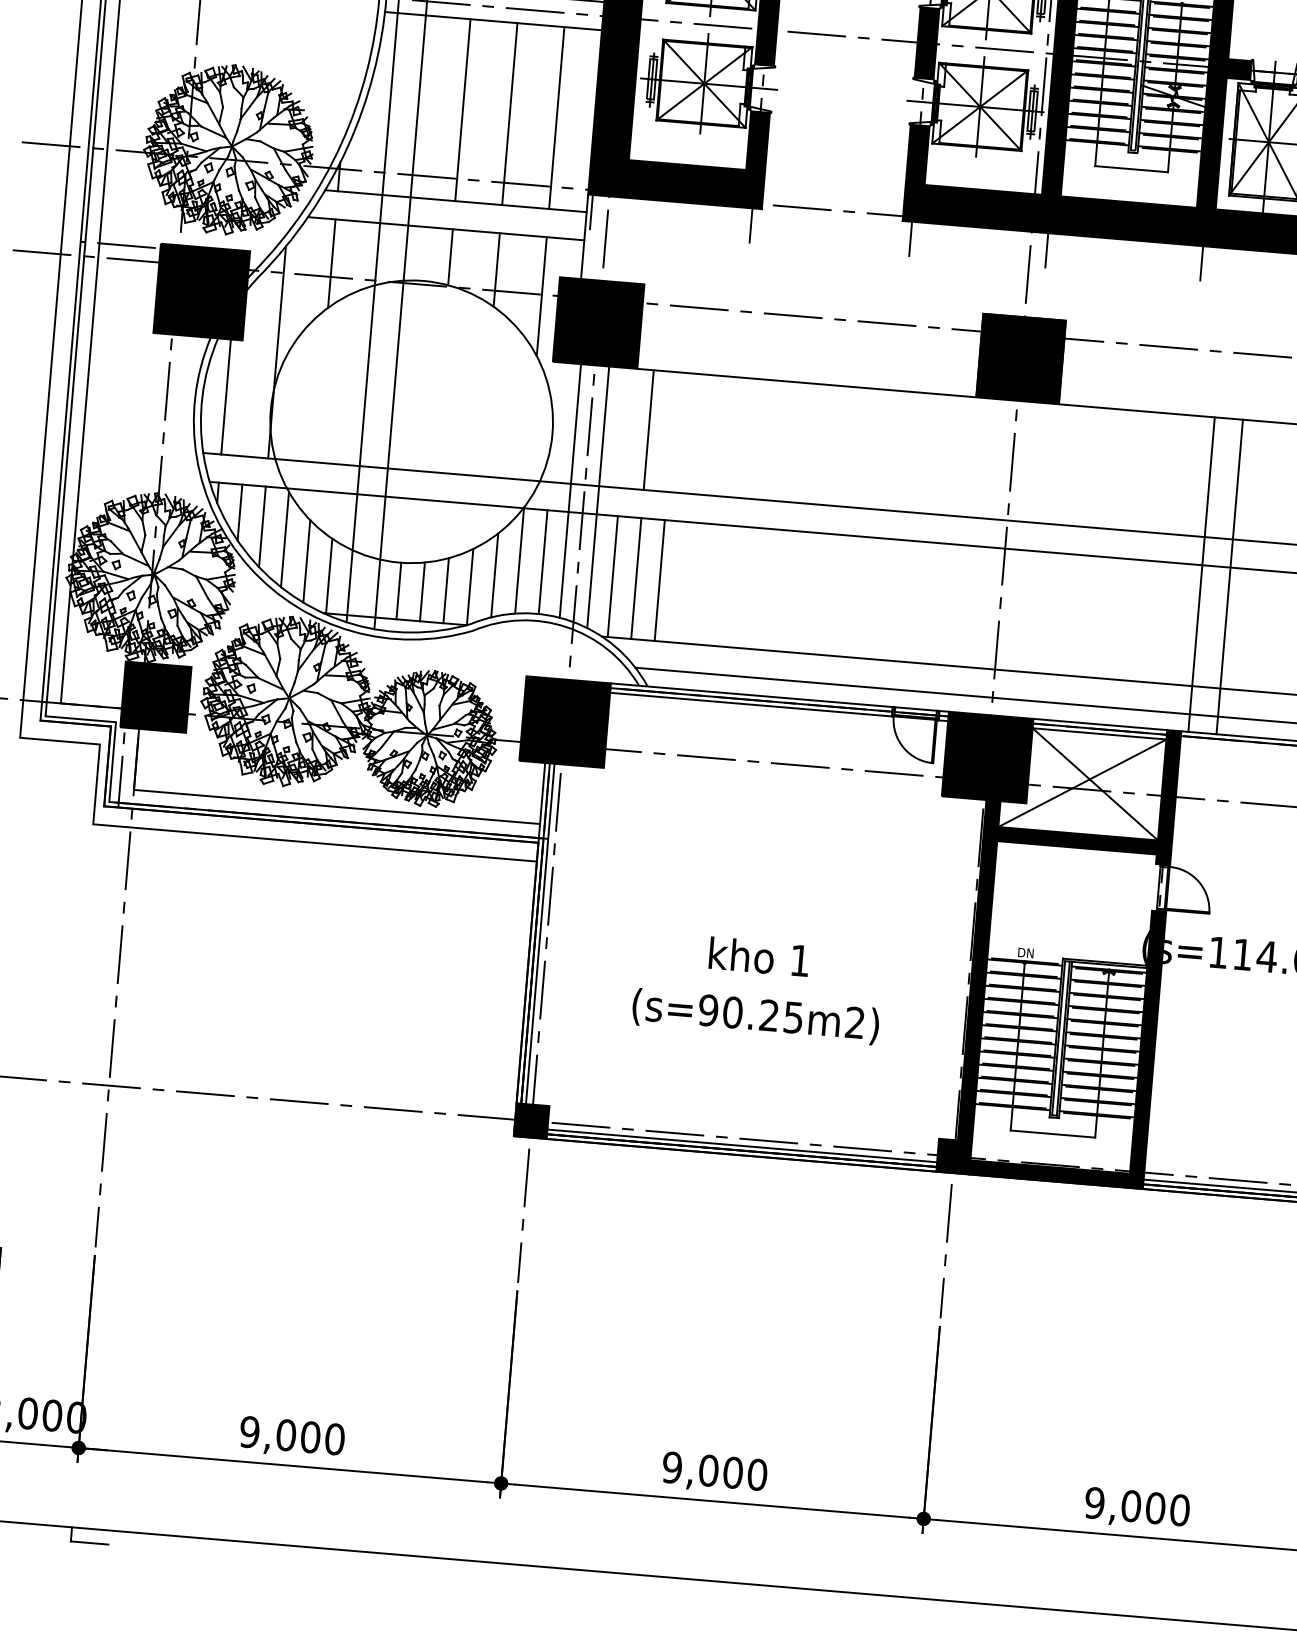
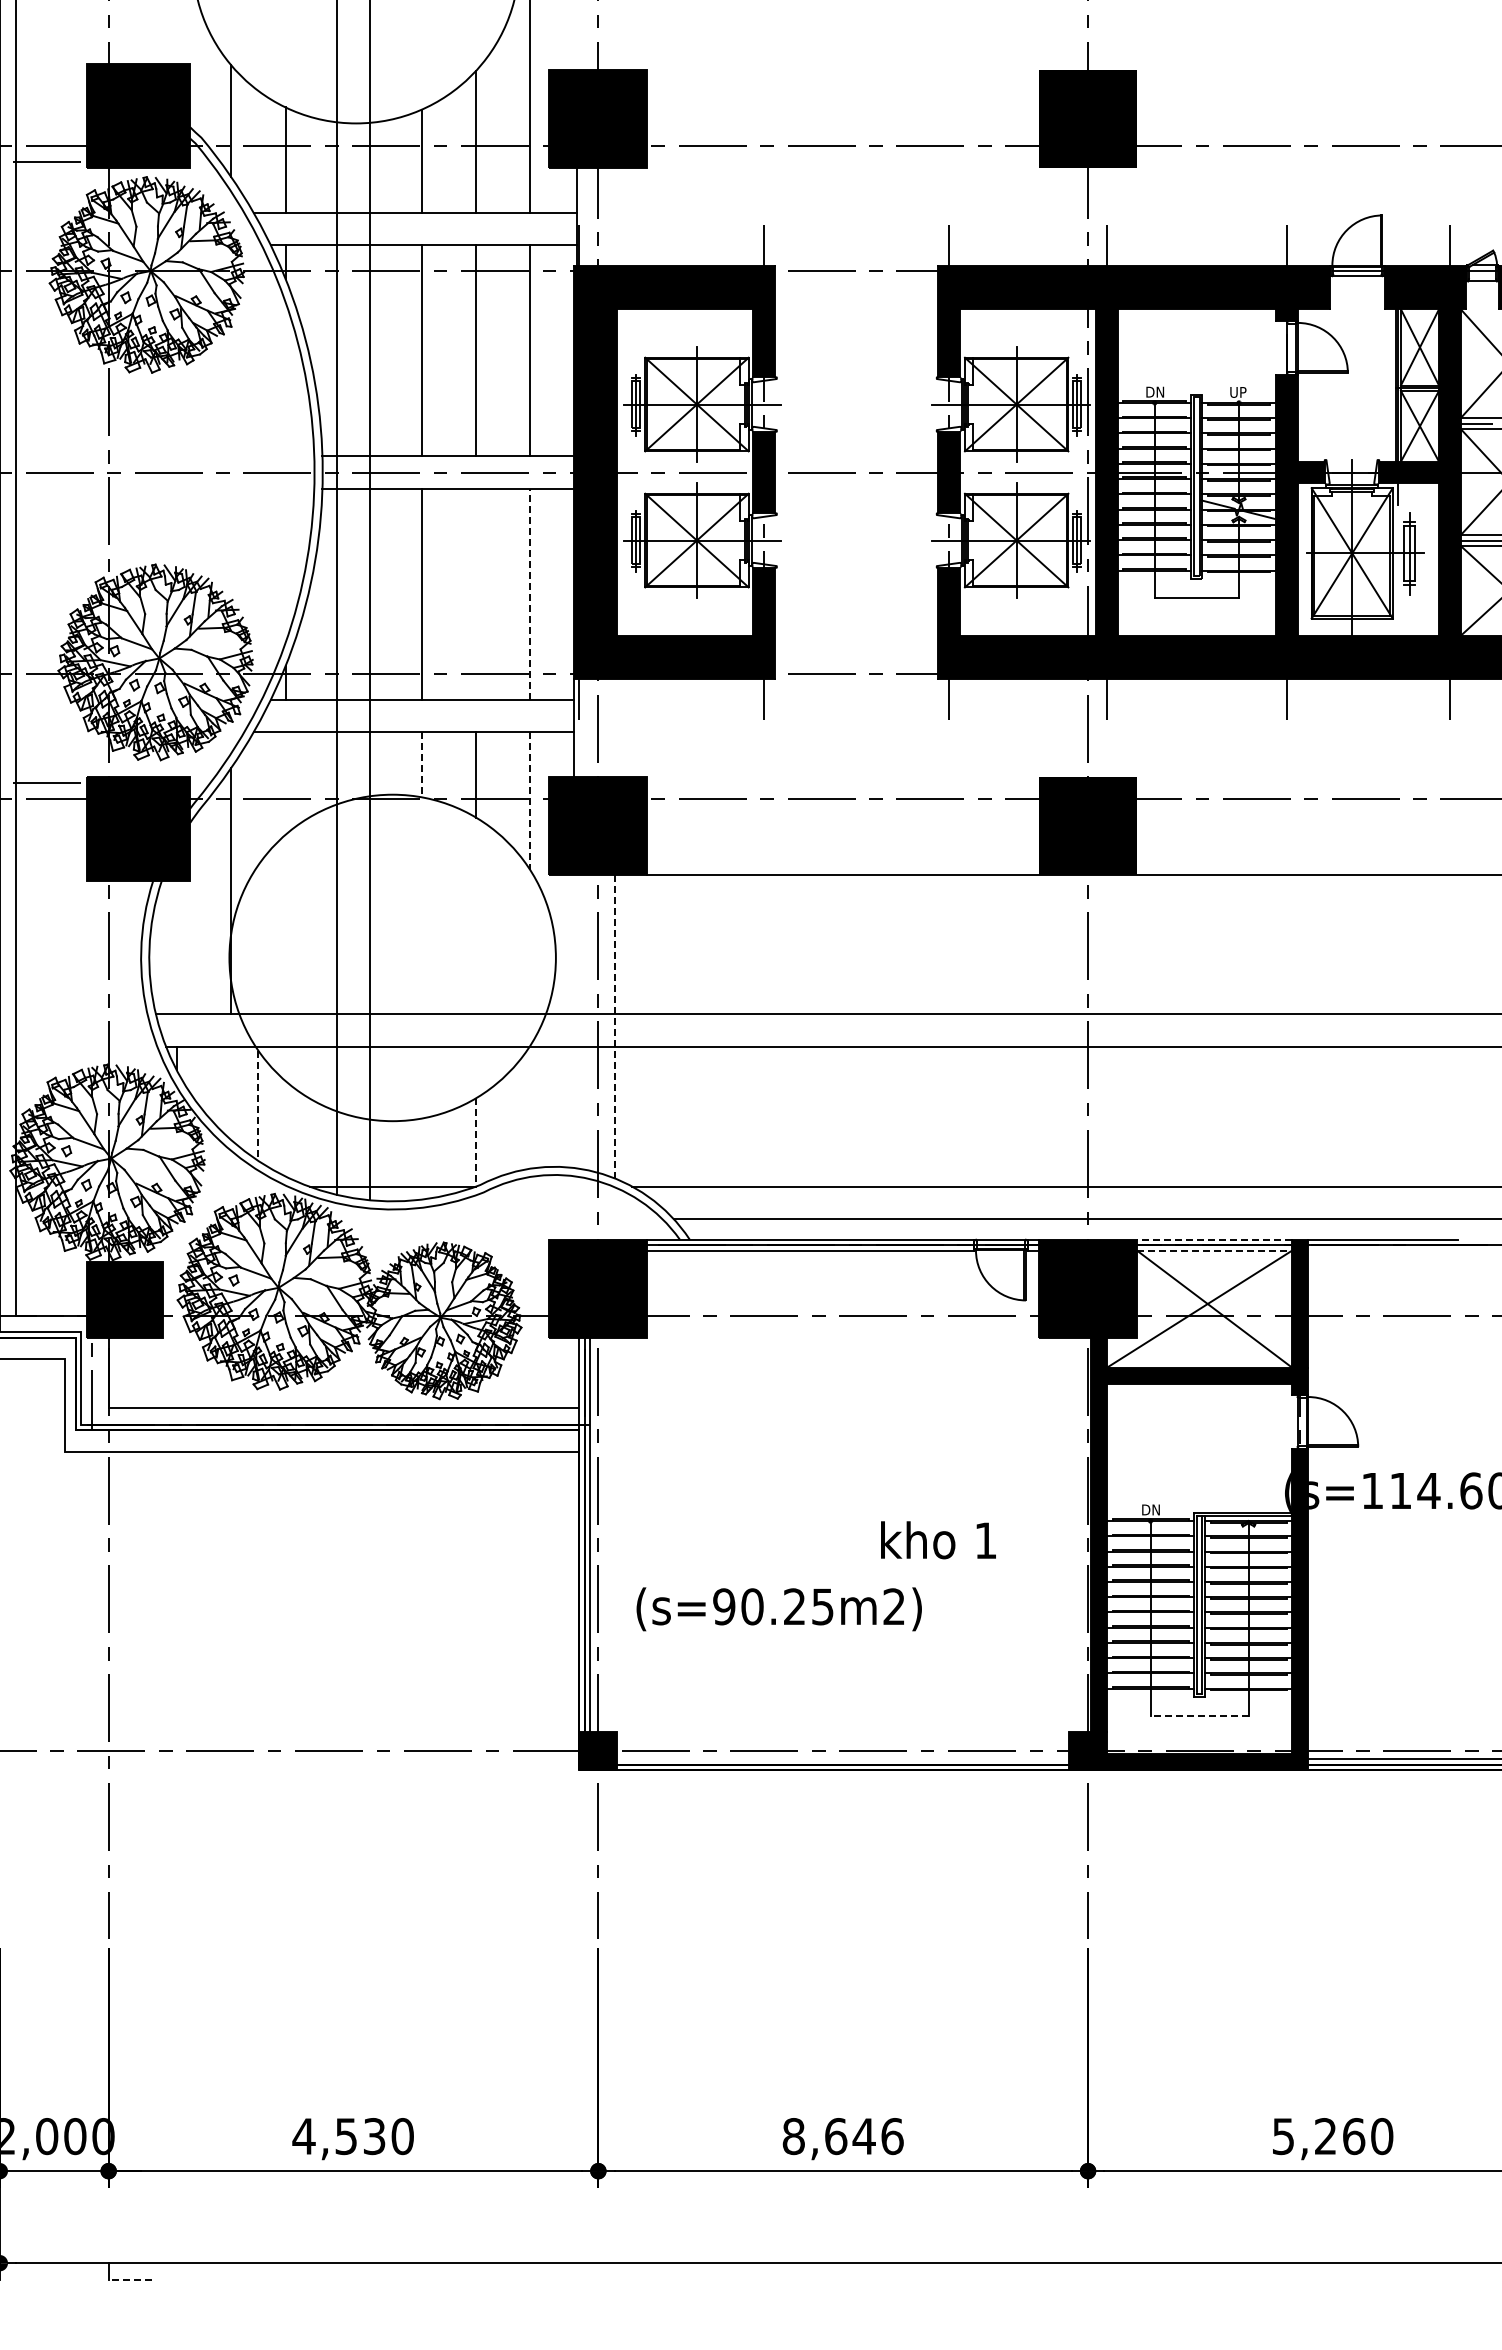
line: (509, 113) -> (475, 593), removed
line: (556, 117) -> (530, 593), solid -> dashed
line: (450, 257) -> (421, 765), solid -> dashed
line: (331, 263) -> (285, 783), removed
line: (541, 296) -> (530, 801), solid -> dashed
line: (225, 396) -> (176, 946), removed
line: (648, 430) -> (666, 944), removed
line: (570, 491) -> (582, 1022), removed
line: (598, 497) -> (614, 1026), solid -> dashed
line: (239, 512) -> (203, 1078), removed
line: (262, 526) -> (231, 1092), removed
line: (285, 540) -> (258, 1106), solid -> dashed
line: (519, 559) -> (530, 1106), removed
line: (306, 561) -> (285, 1128), removed
line: (543, 561) -> (557, 1106), removed
line: (1201, 574) -> (1316, 1057), removed
line: (495, 575) -> (503, 1126), removed
line: (329, 576) -> (312, 1143), removed
line: (613, 576) -> (639, 1116), removed
line: (1229, 577) -> (1349, 1057), removed
line: (636, 578) -> (666, 1116), removed
line: (659, 580) -> (693, 1116), removed
line: (469, 587) -> (475, 1143), solid -> dashed
line: (399, 590) -> (394, 1153), removed
line: (446, 590) -> (448, 1148), removed
line: (422, 591) -> (421, 1152), removed
line: (1100, 724) -> (1214, 1239), solid -> dashed
line: (1099, 733) -> (1214, 1250), solid -> dashed
text: (759, 957) -> (938, 1540), moved
text: (755, 1016) -> (778, 1609), moved
line: (1052, 1133) -> (1199, 1715), solid -> dashed
line: (742, 1146) -> (843, 1759), removed
text: (279, 1434) -> (338, 2136), 9,000 -> 4,530
text: (714, 1471) -> (842, 2136), 9,000 -> 8,646
text: (1125, 1505) -> (1318, 2136), 9,000 -> 5,260
line: (89, 1543) -> (130, 2279), solid -> dashed

